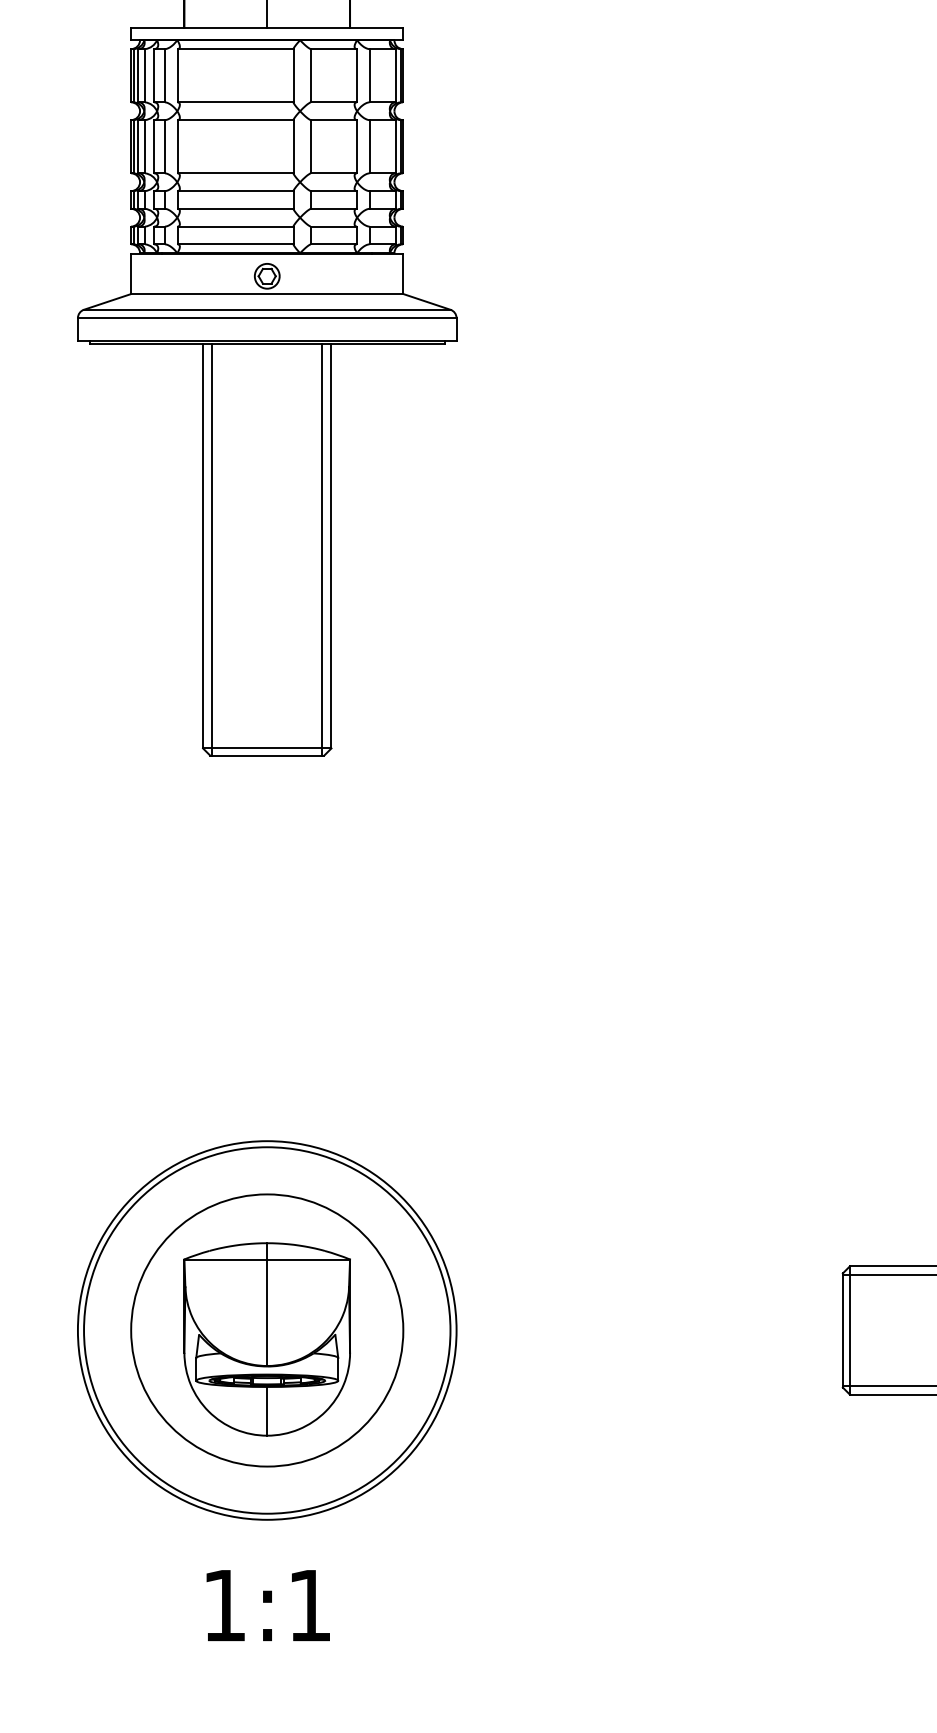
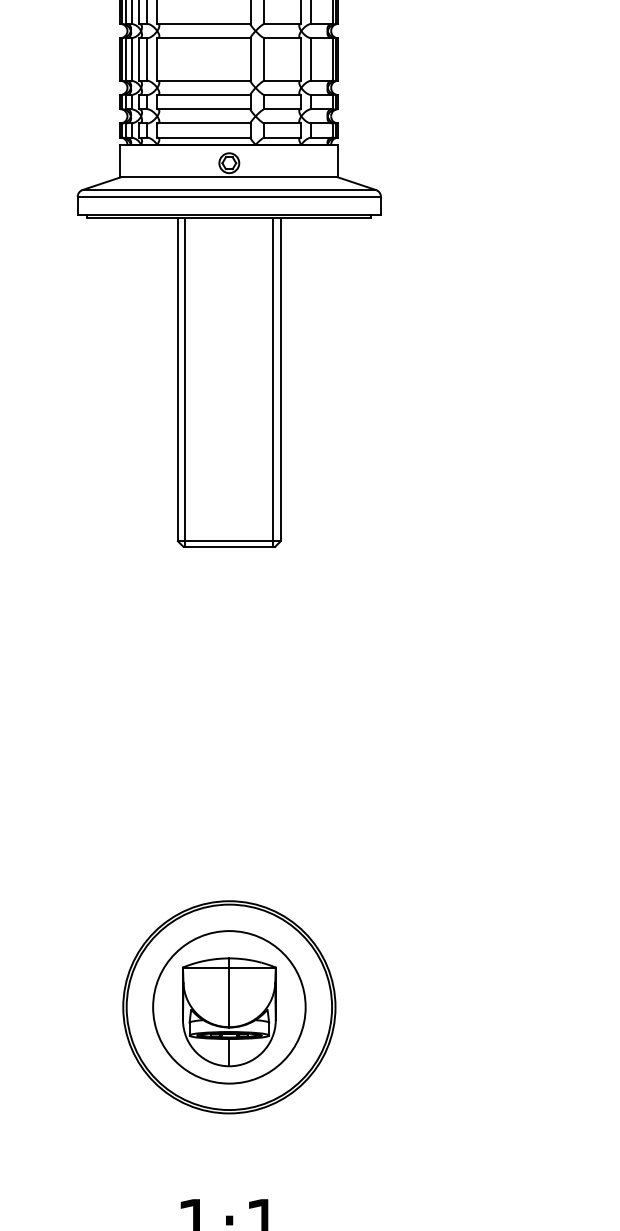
part: (267, 1330) -> (229, 1007), size x0.7

